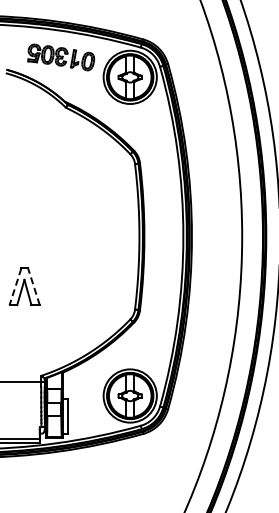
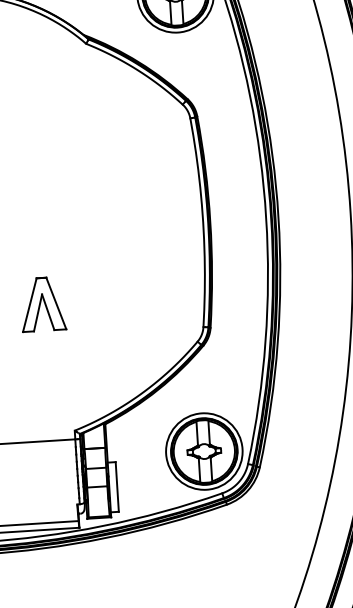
line: (33, 286) -> (55, 303), dashed -> solid
line: (15, 287) -> (29, 306), dashed -> solid

